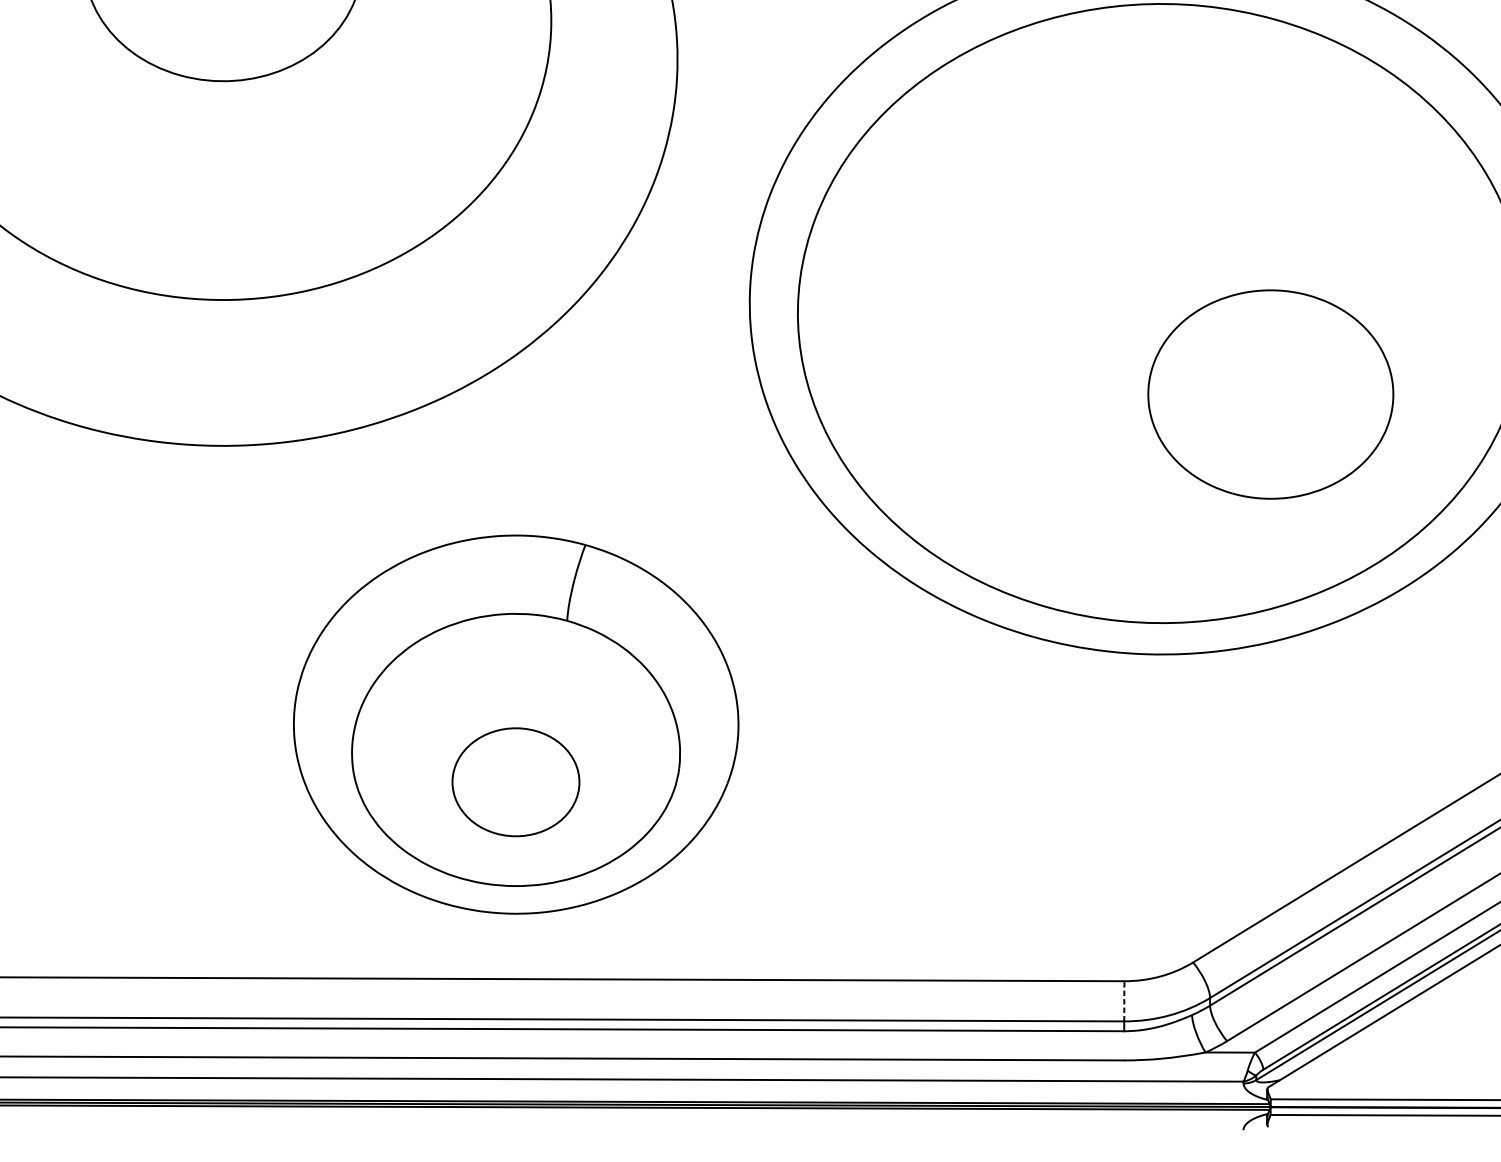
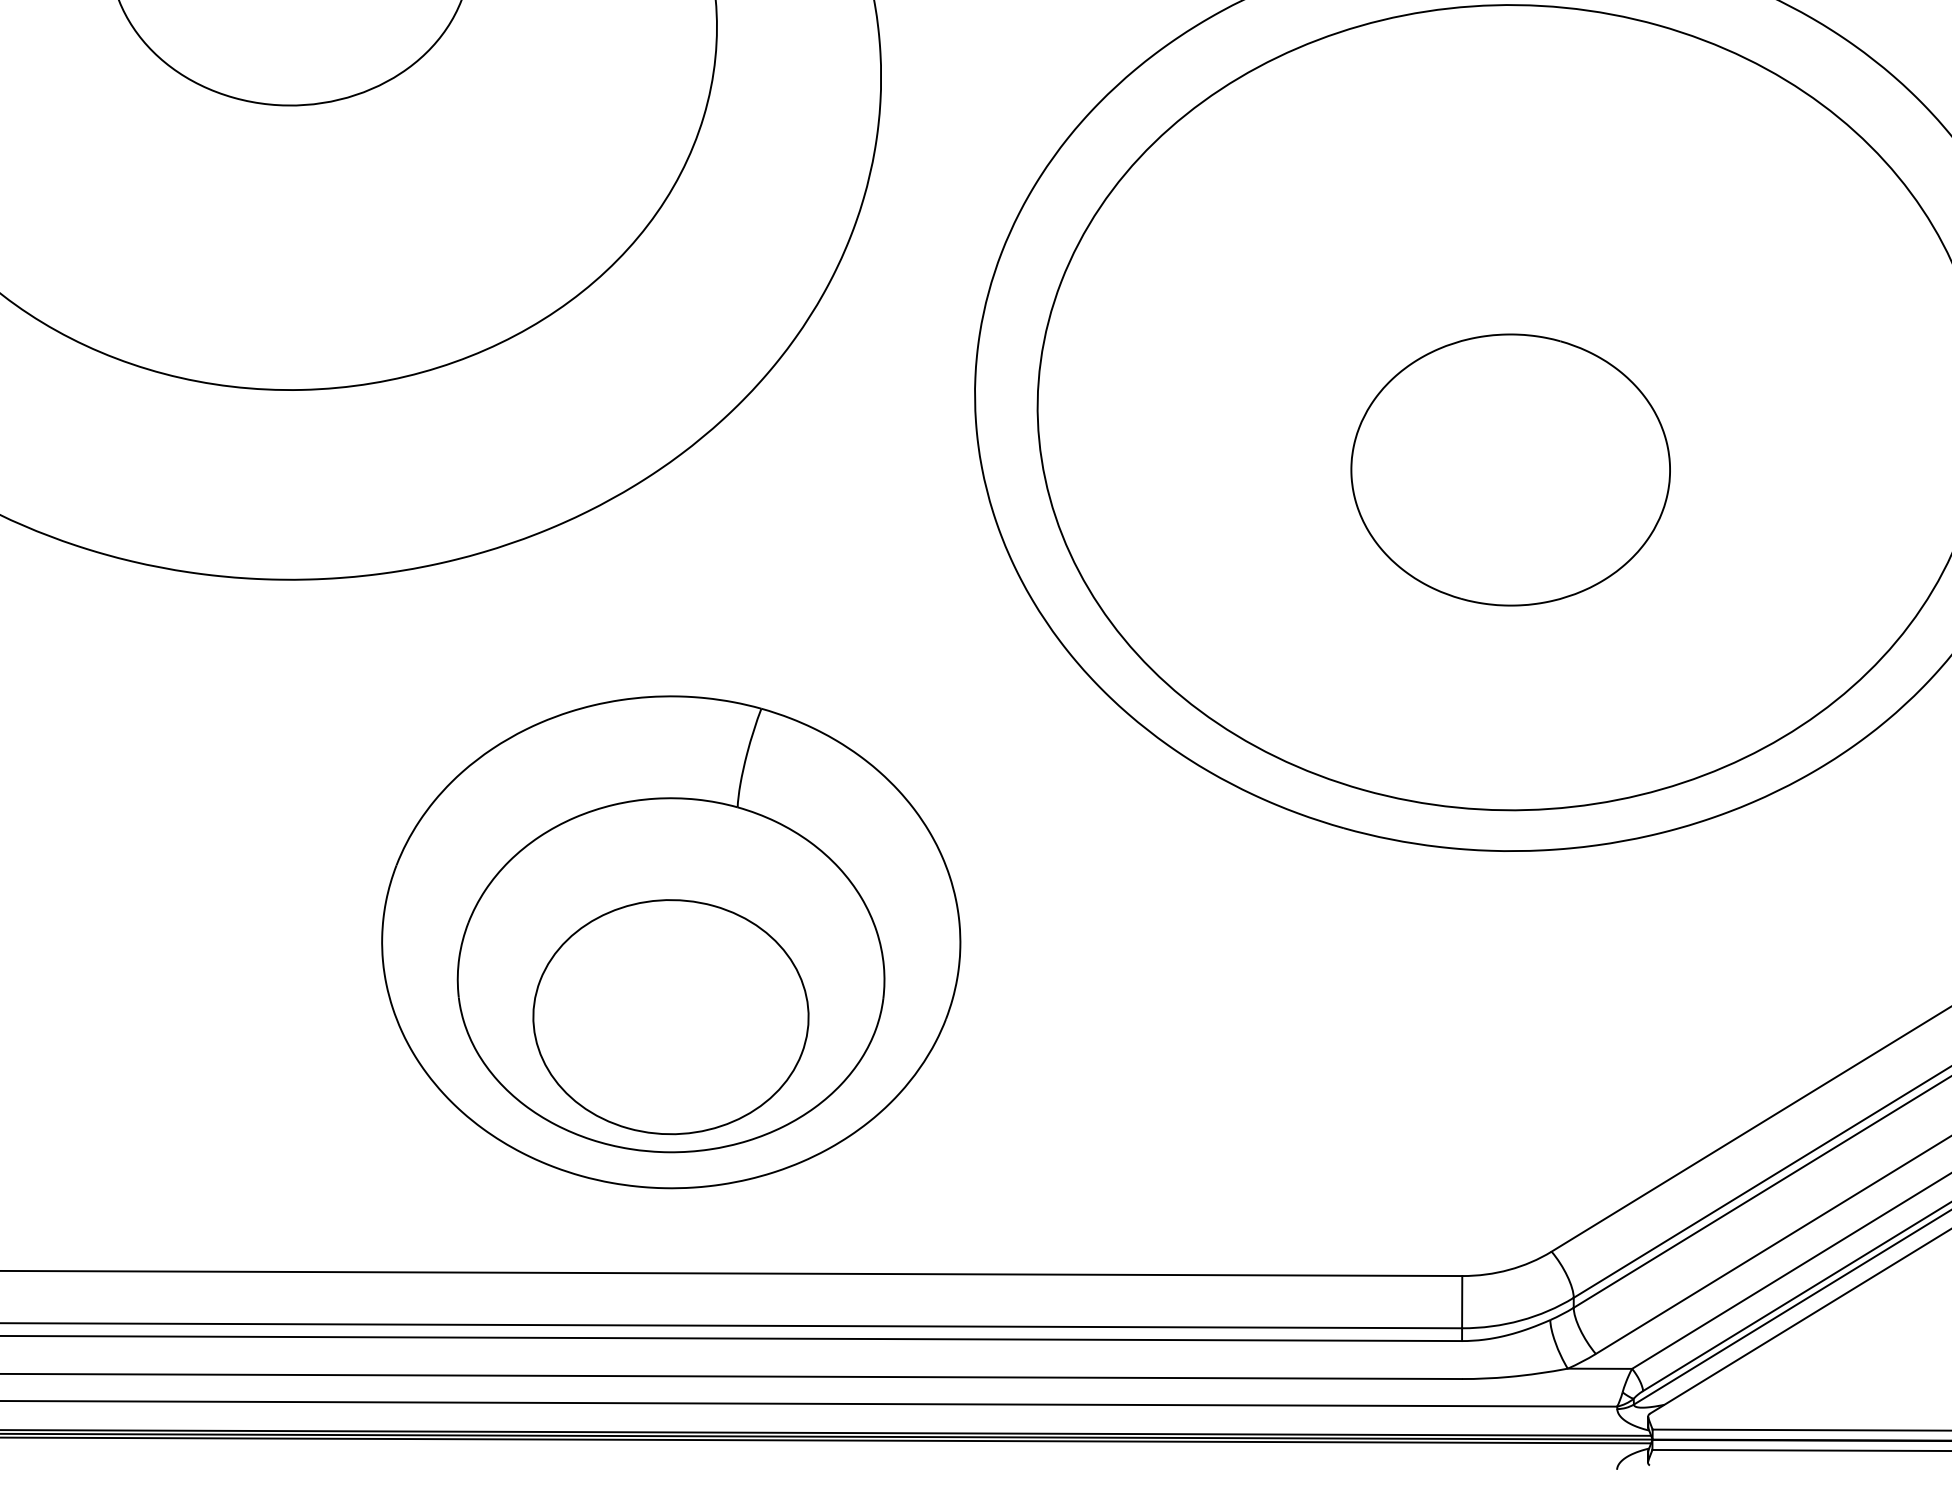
part: (1270, 394) -> (1510, 469), moved
part: (515, 782) -> (670, 1017), size x1.67
line: (1124, 1000) -> (1462, 1301), dashed -> solid

